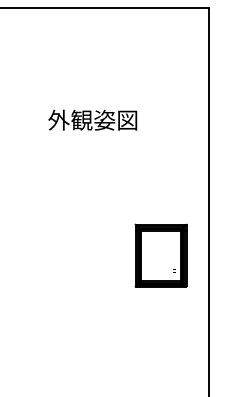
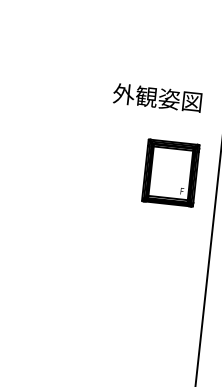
text: (92, 119) -> (157, 97), moved
part: (160, 255) -> (170, 172), moved

